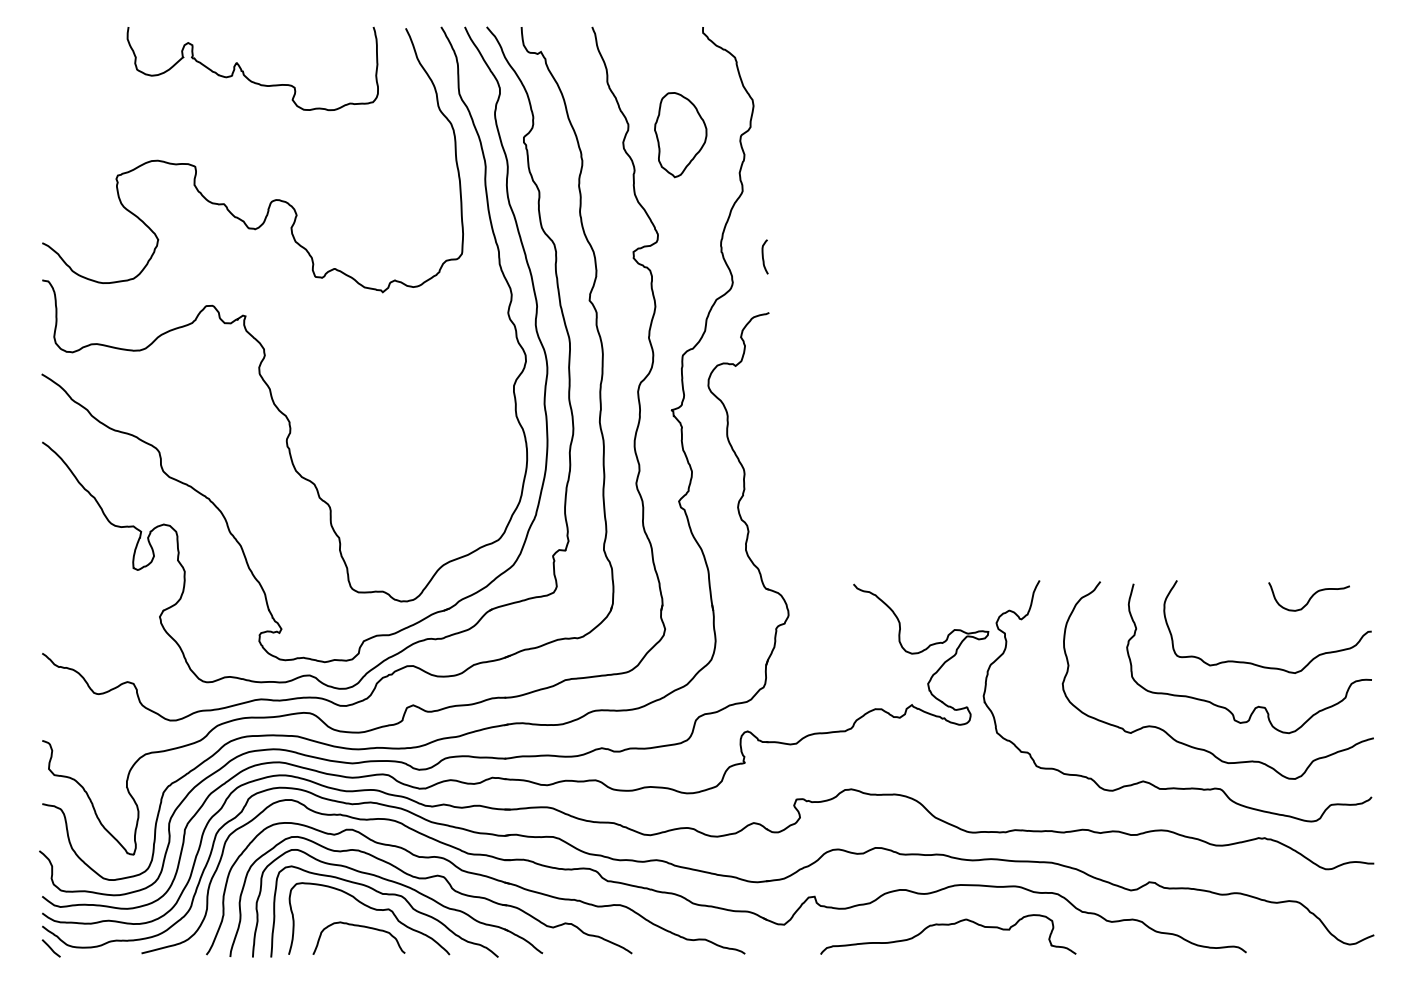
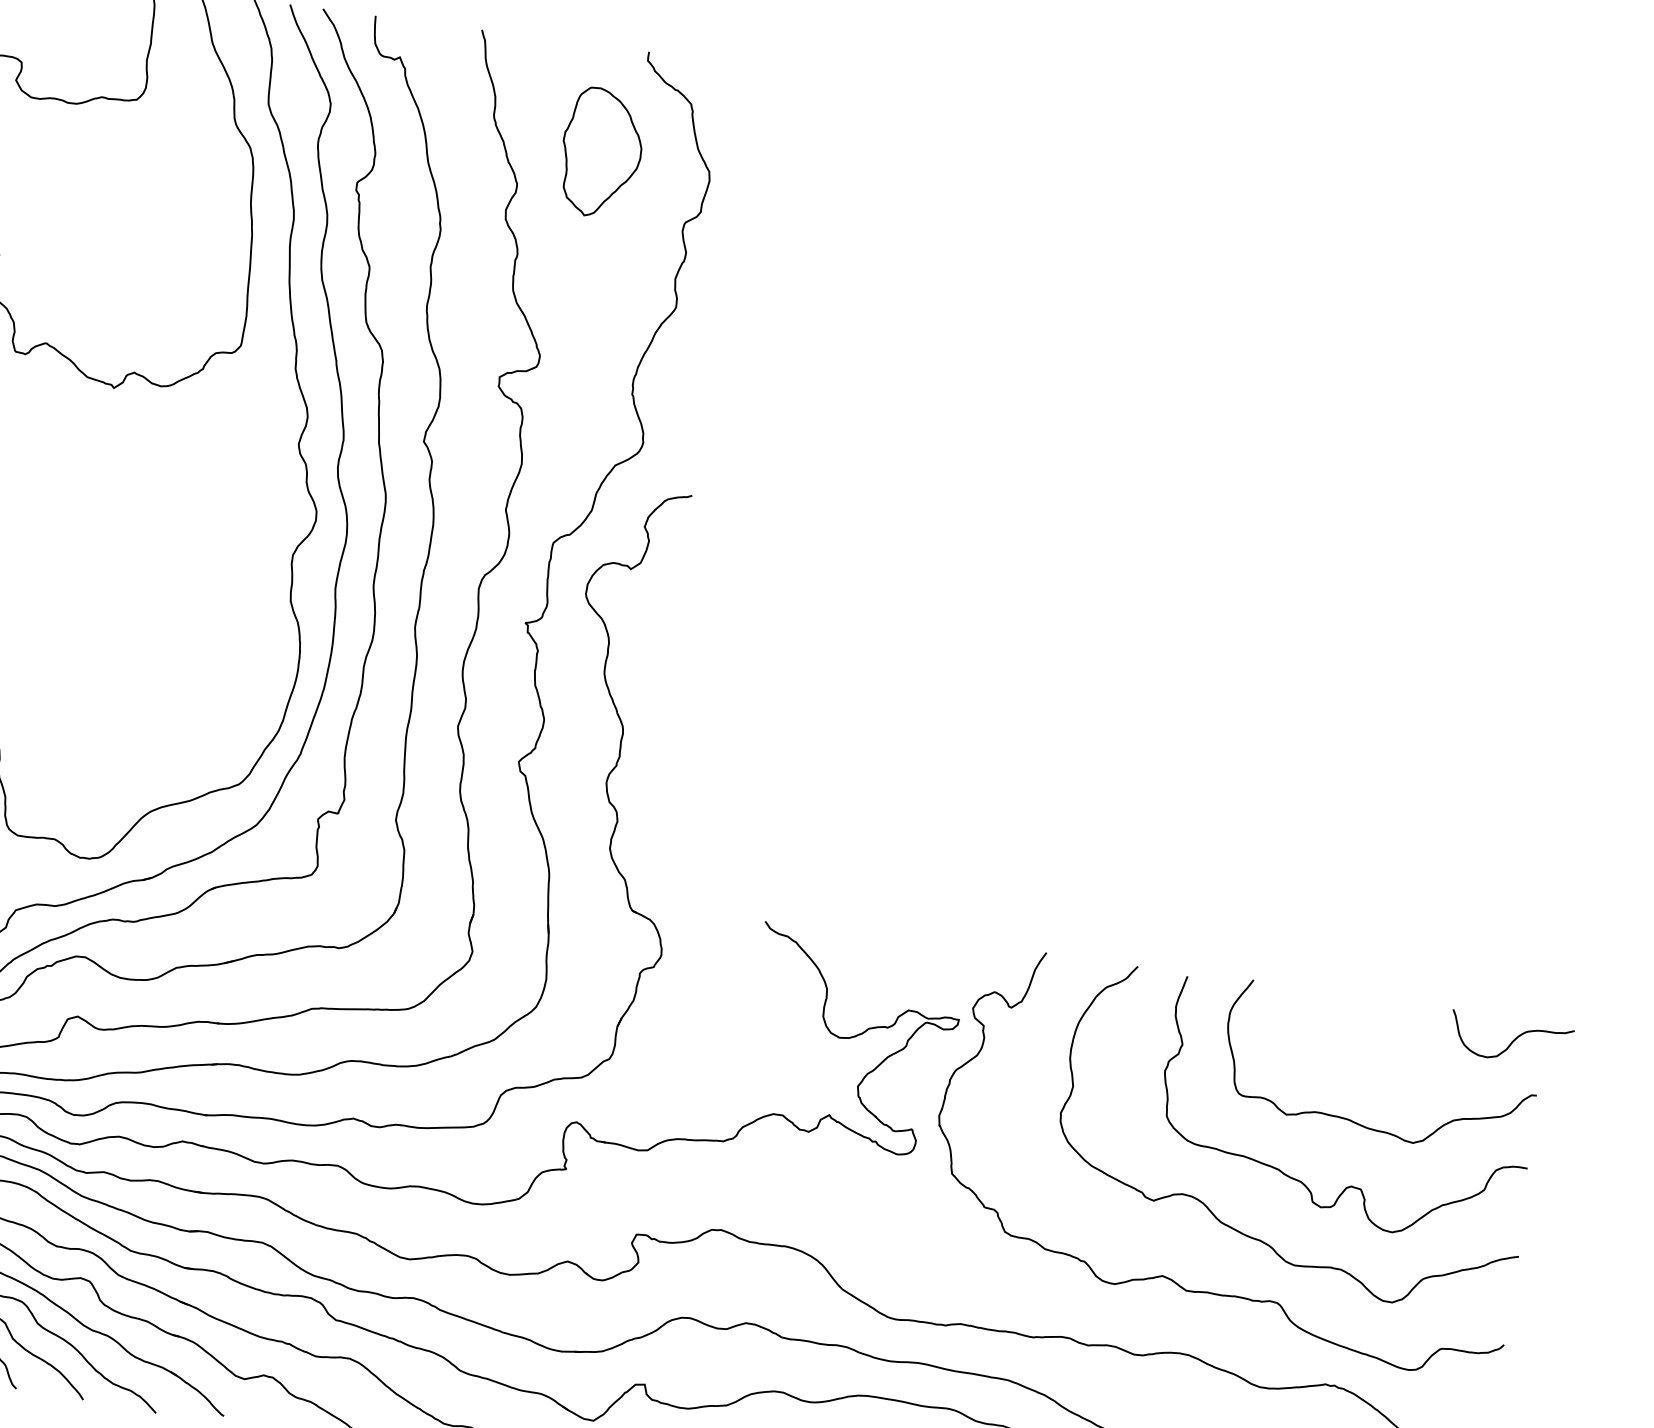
part: (680, 135) -> (601, 153), moved
curve: (763, 256) -> (694, 409), removed
curve: (1310, 596) -> (1513, 1038), moved

